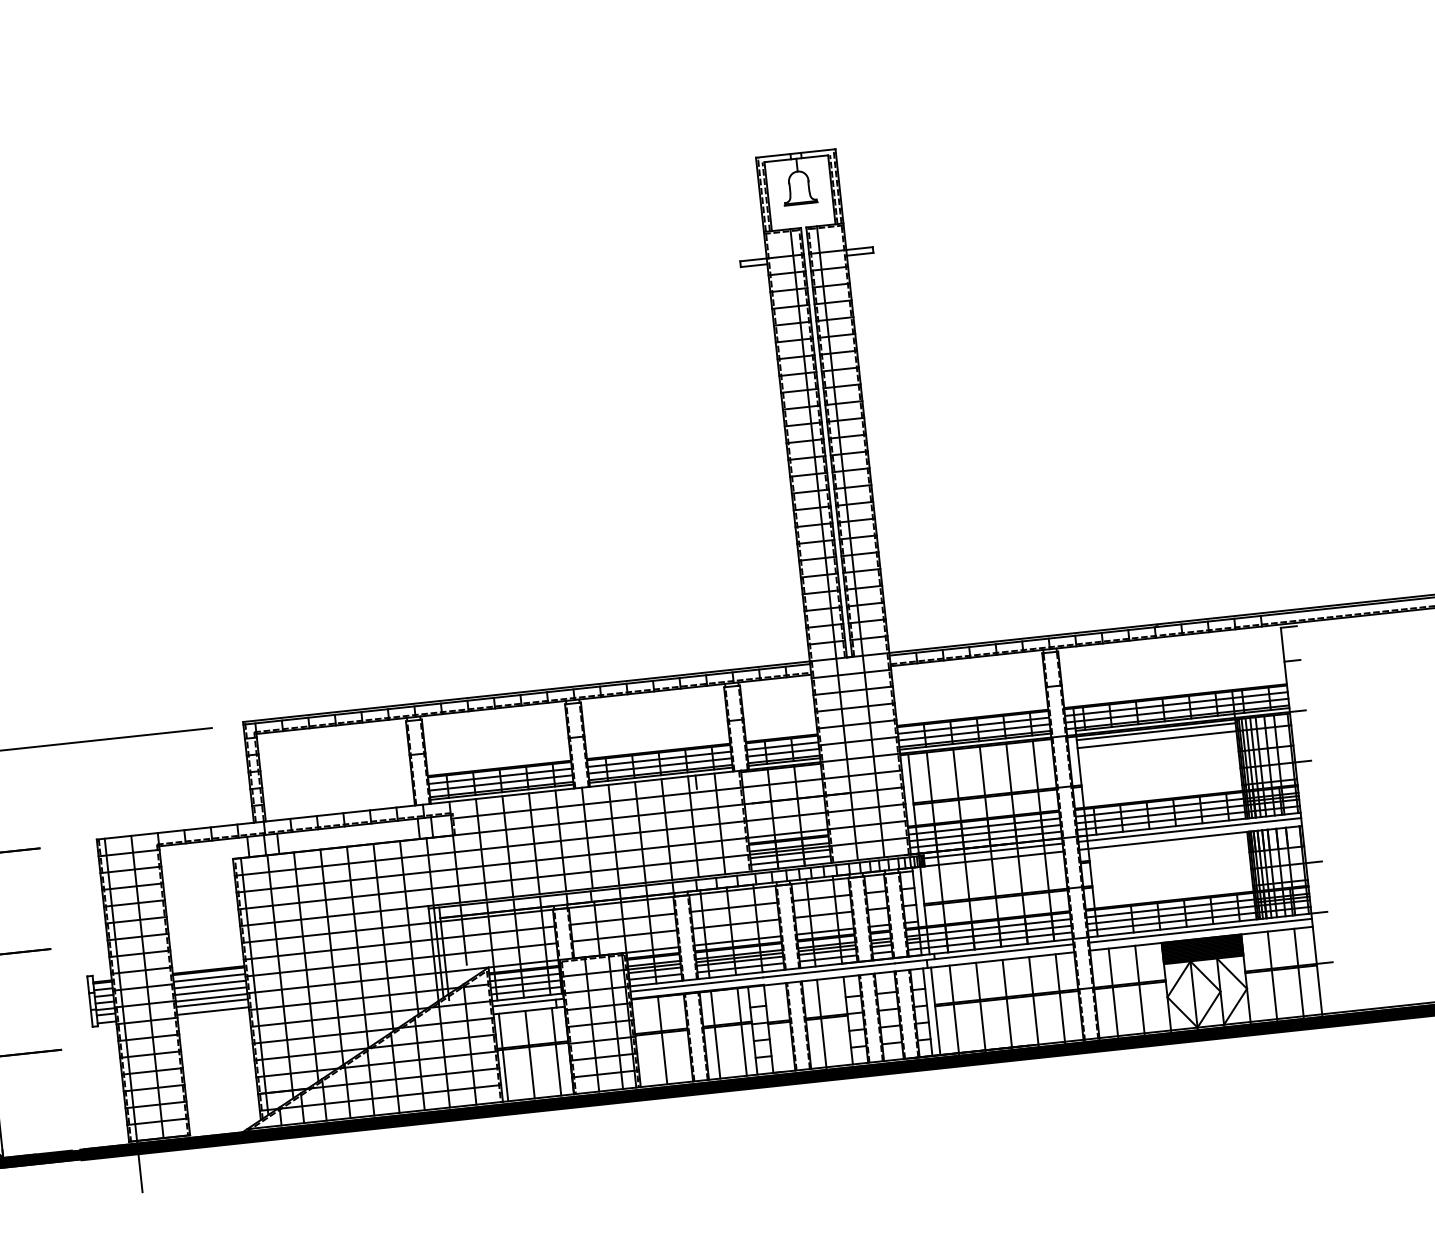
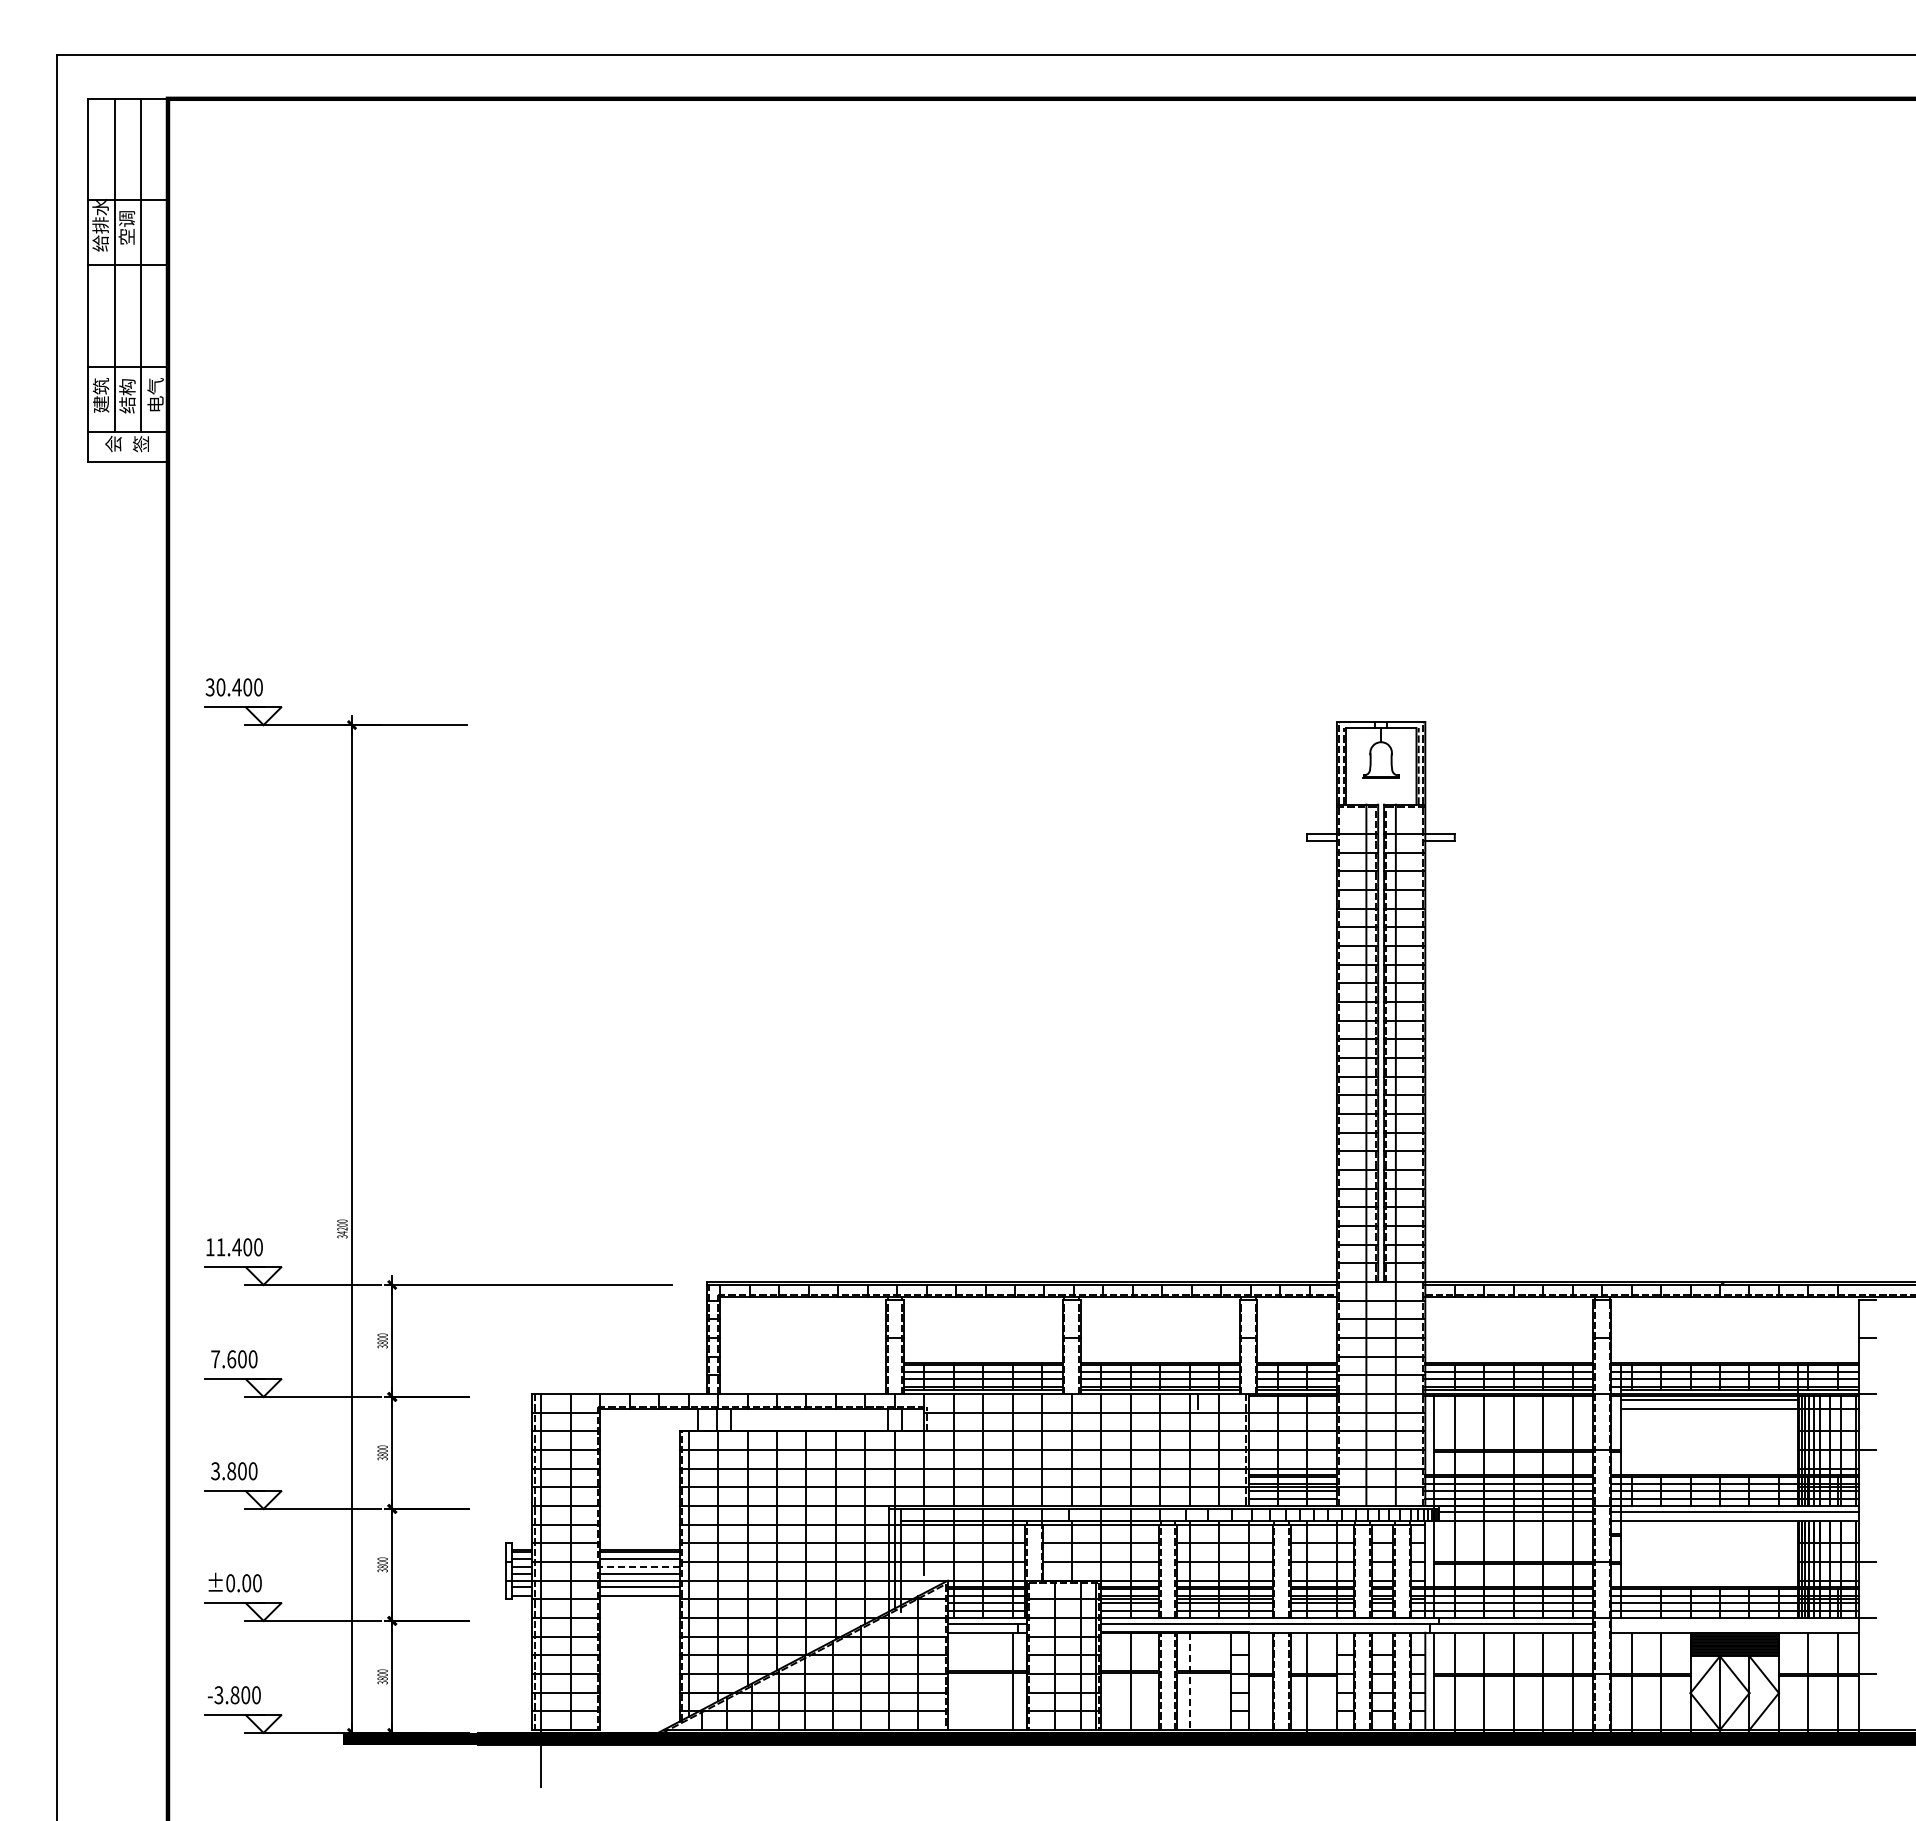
line: (1200, 930) -> (1734, 1623), removed
line: (209, 984) -> (639, 1566), solid -> dashed
line: (742, 1031) -> (1219, 1680), removed
line: (715, 1035) -> (1189, 1681), solid -> dashed
line: (530, 1053) -> (983, 1680), removed
line: (503, 1056) -> (953, 1680), removed

